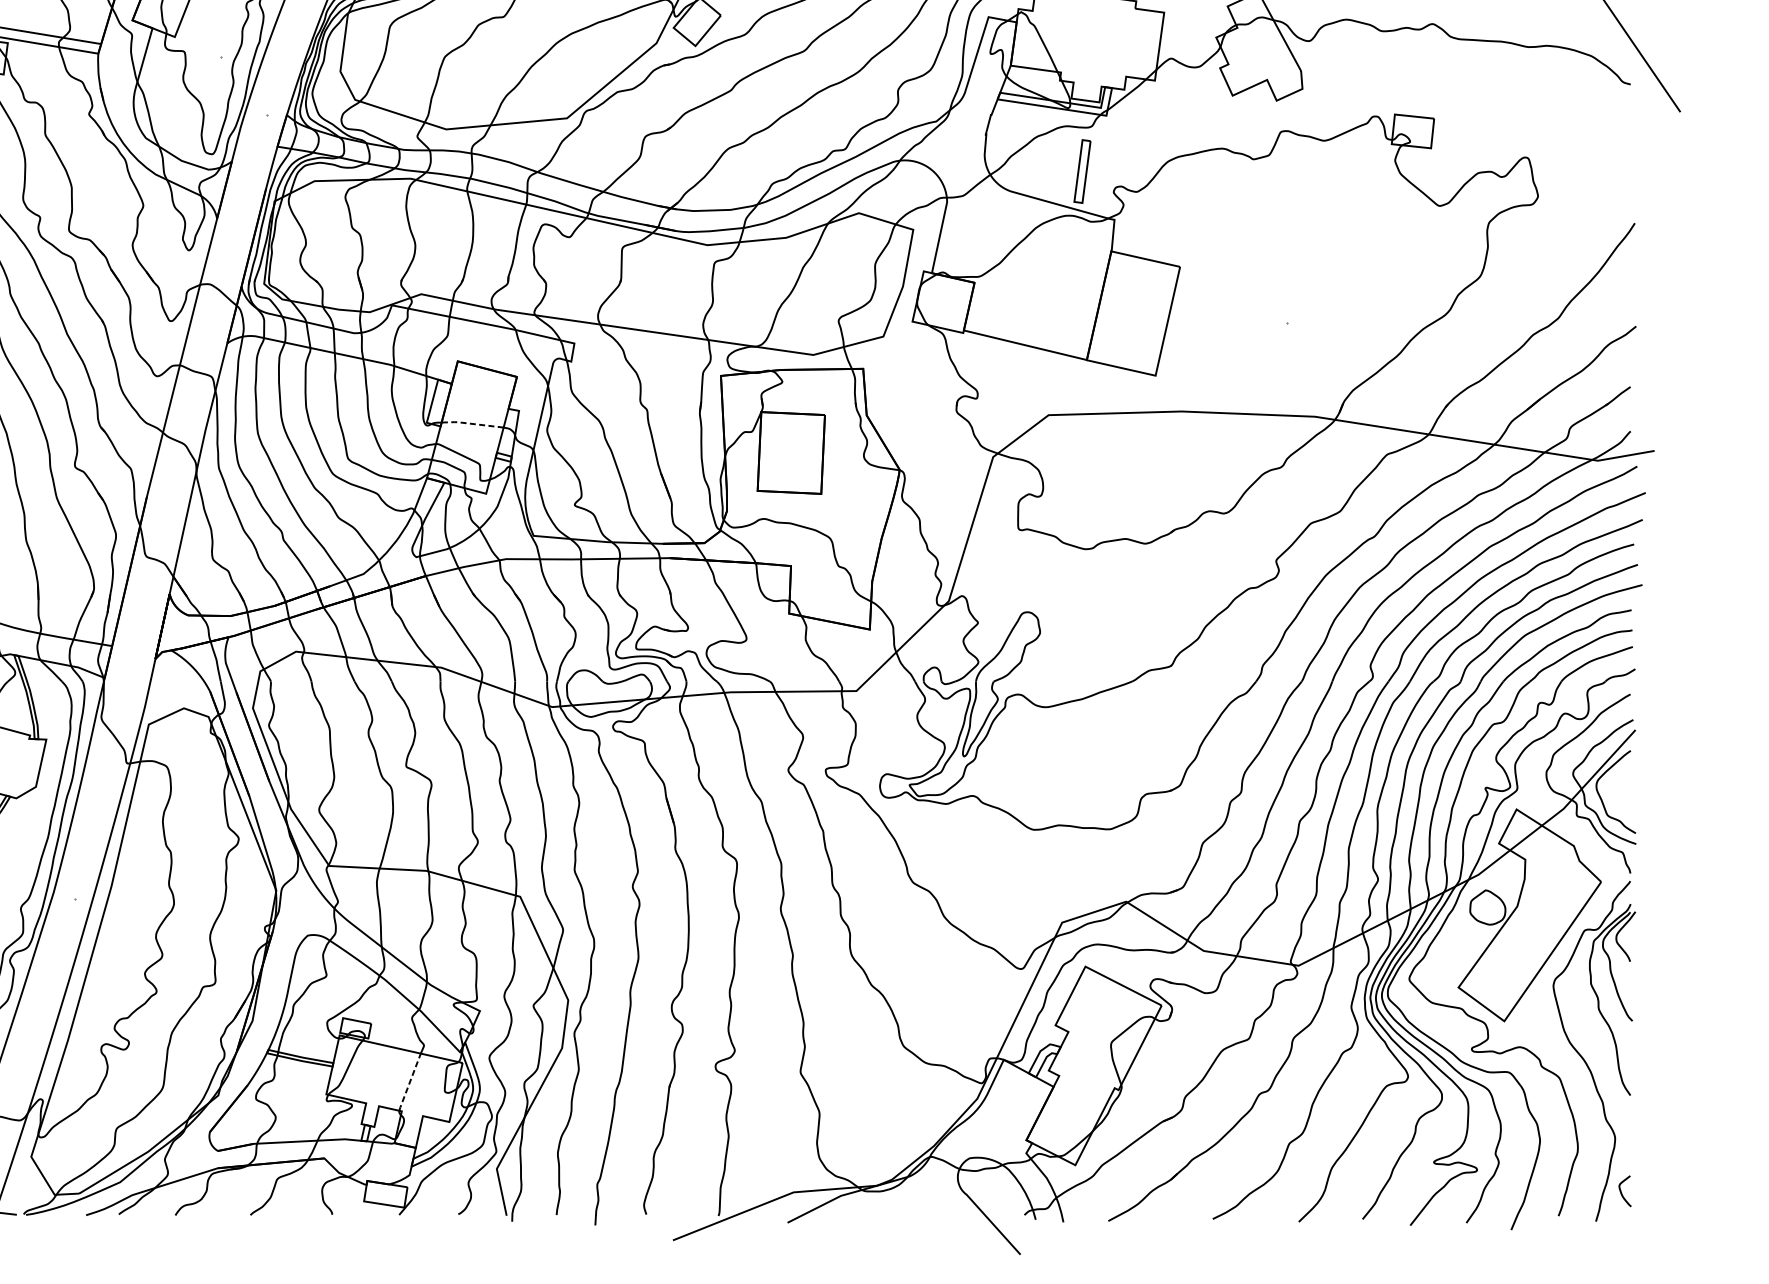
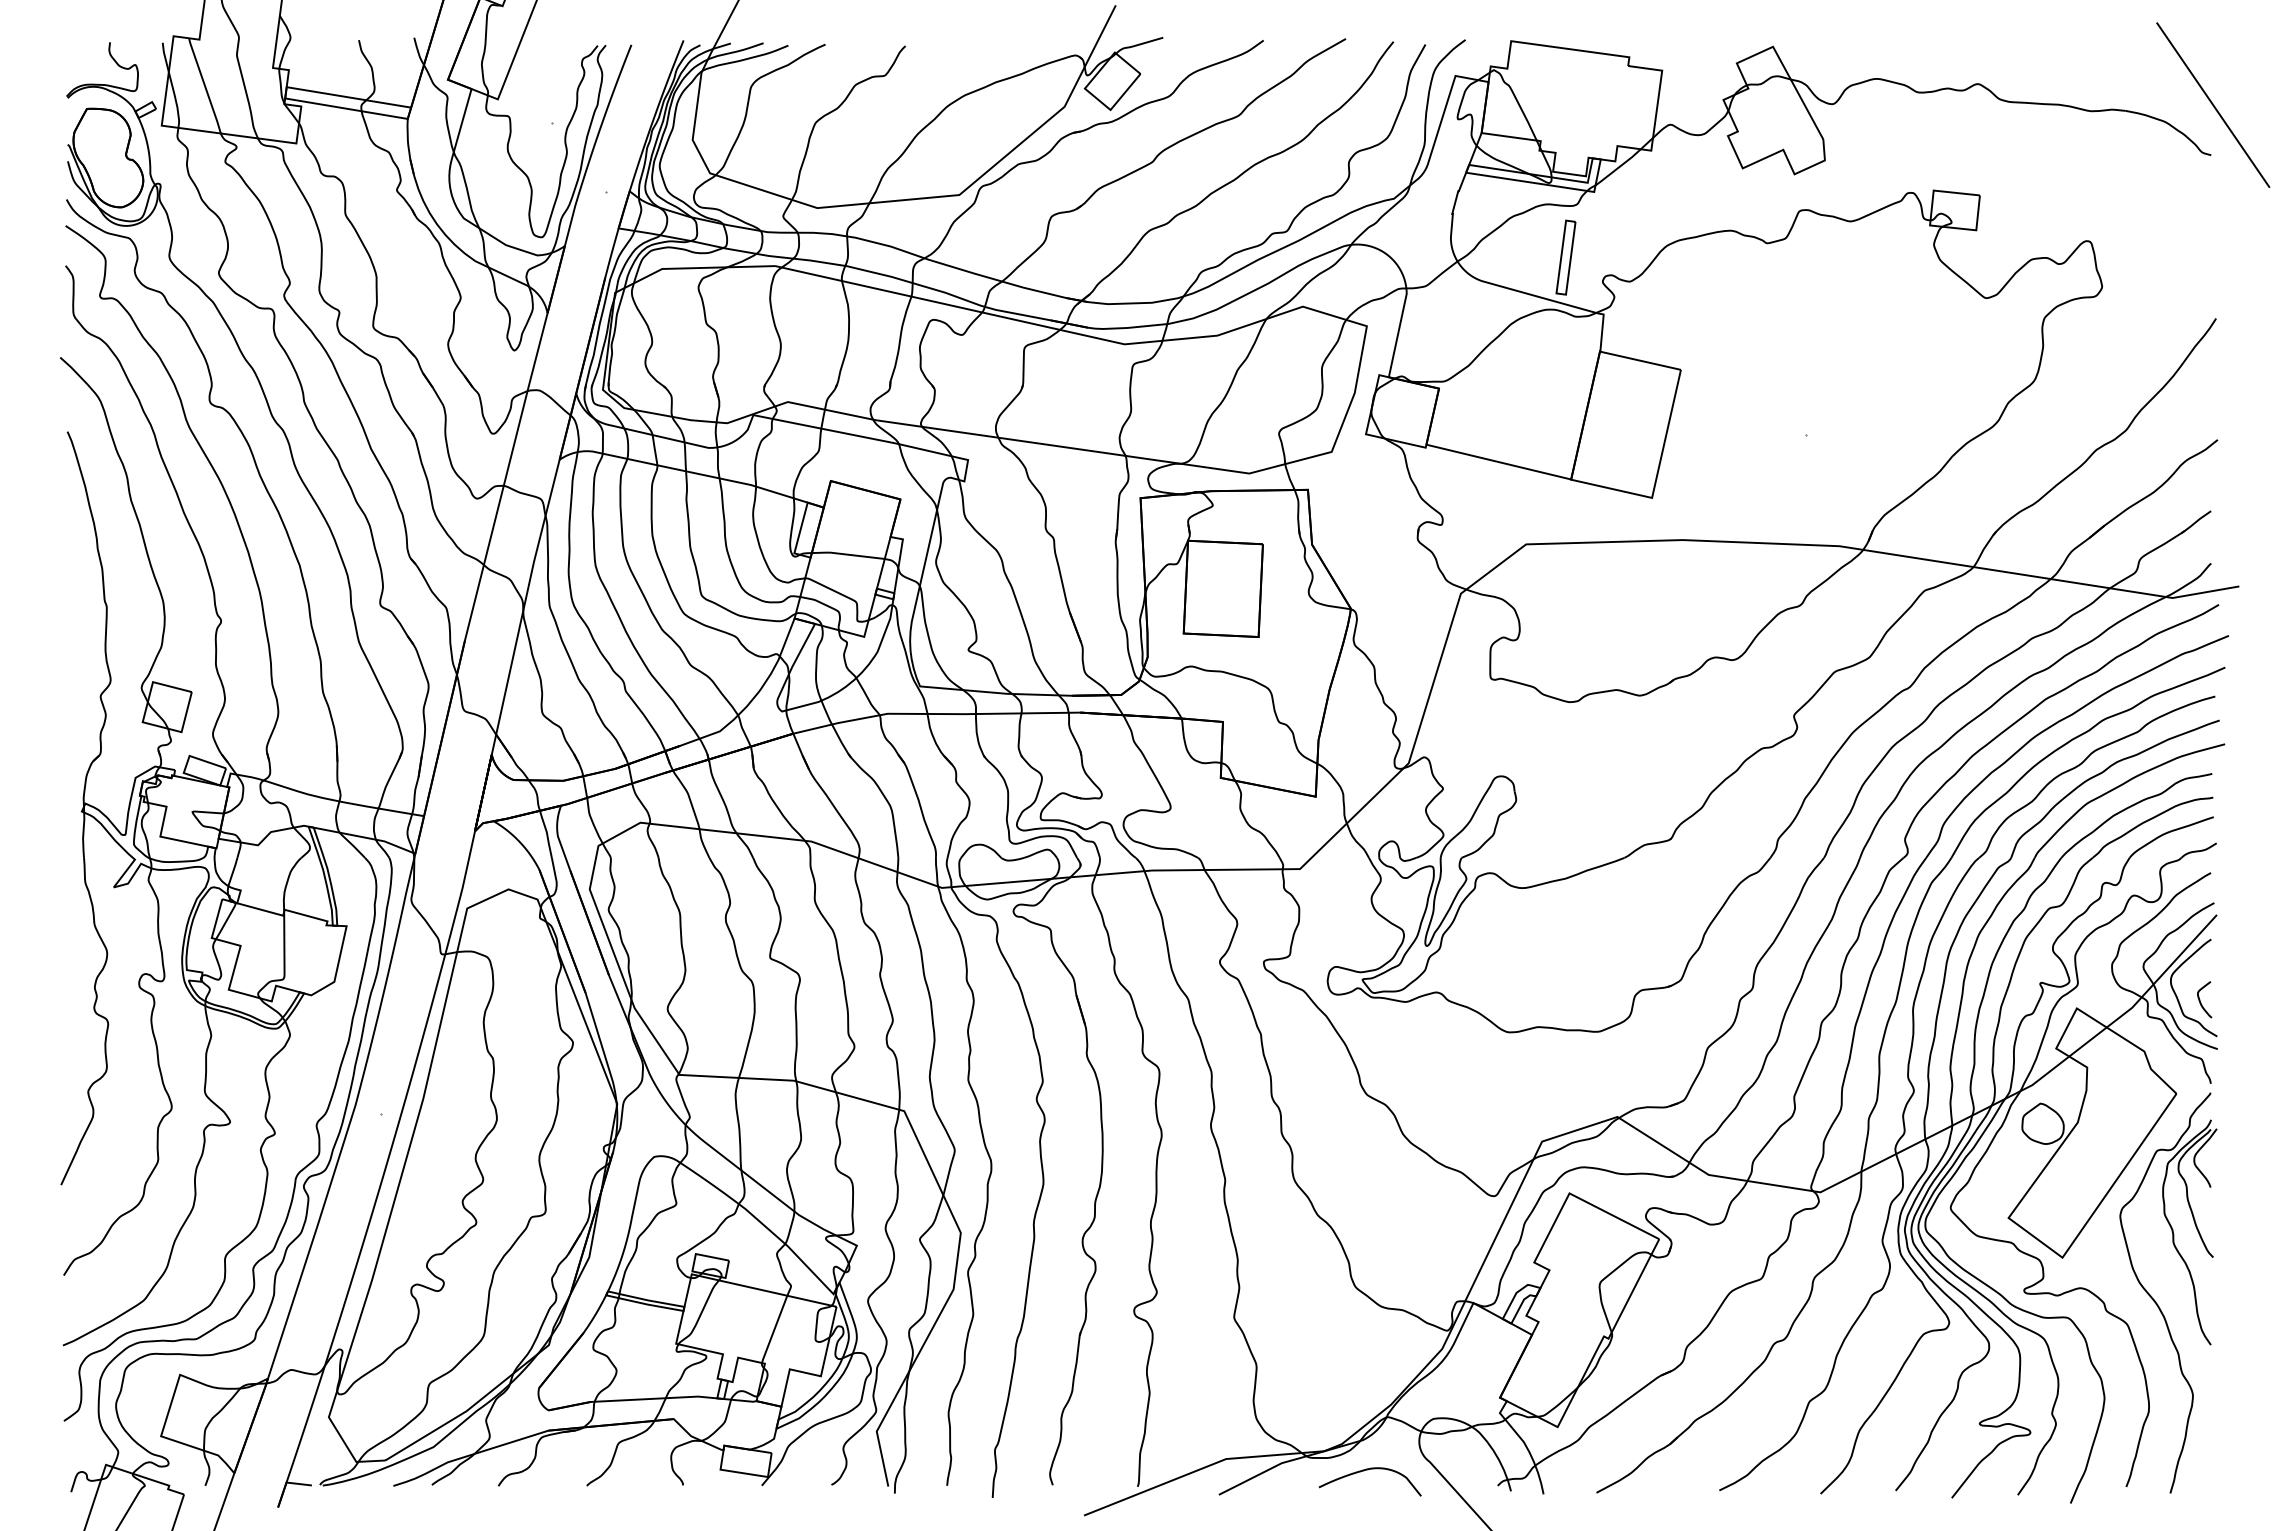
line: (471, 423) -> (846, 554), dashed -> solid
line: (409, 1083) -> (774, 1330), dashed -> solid
curve: (1621, 1191) -> (2200, 999), moved
curve: (914, 1202) -> (1368, 1470), added

